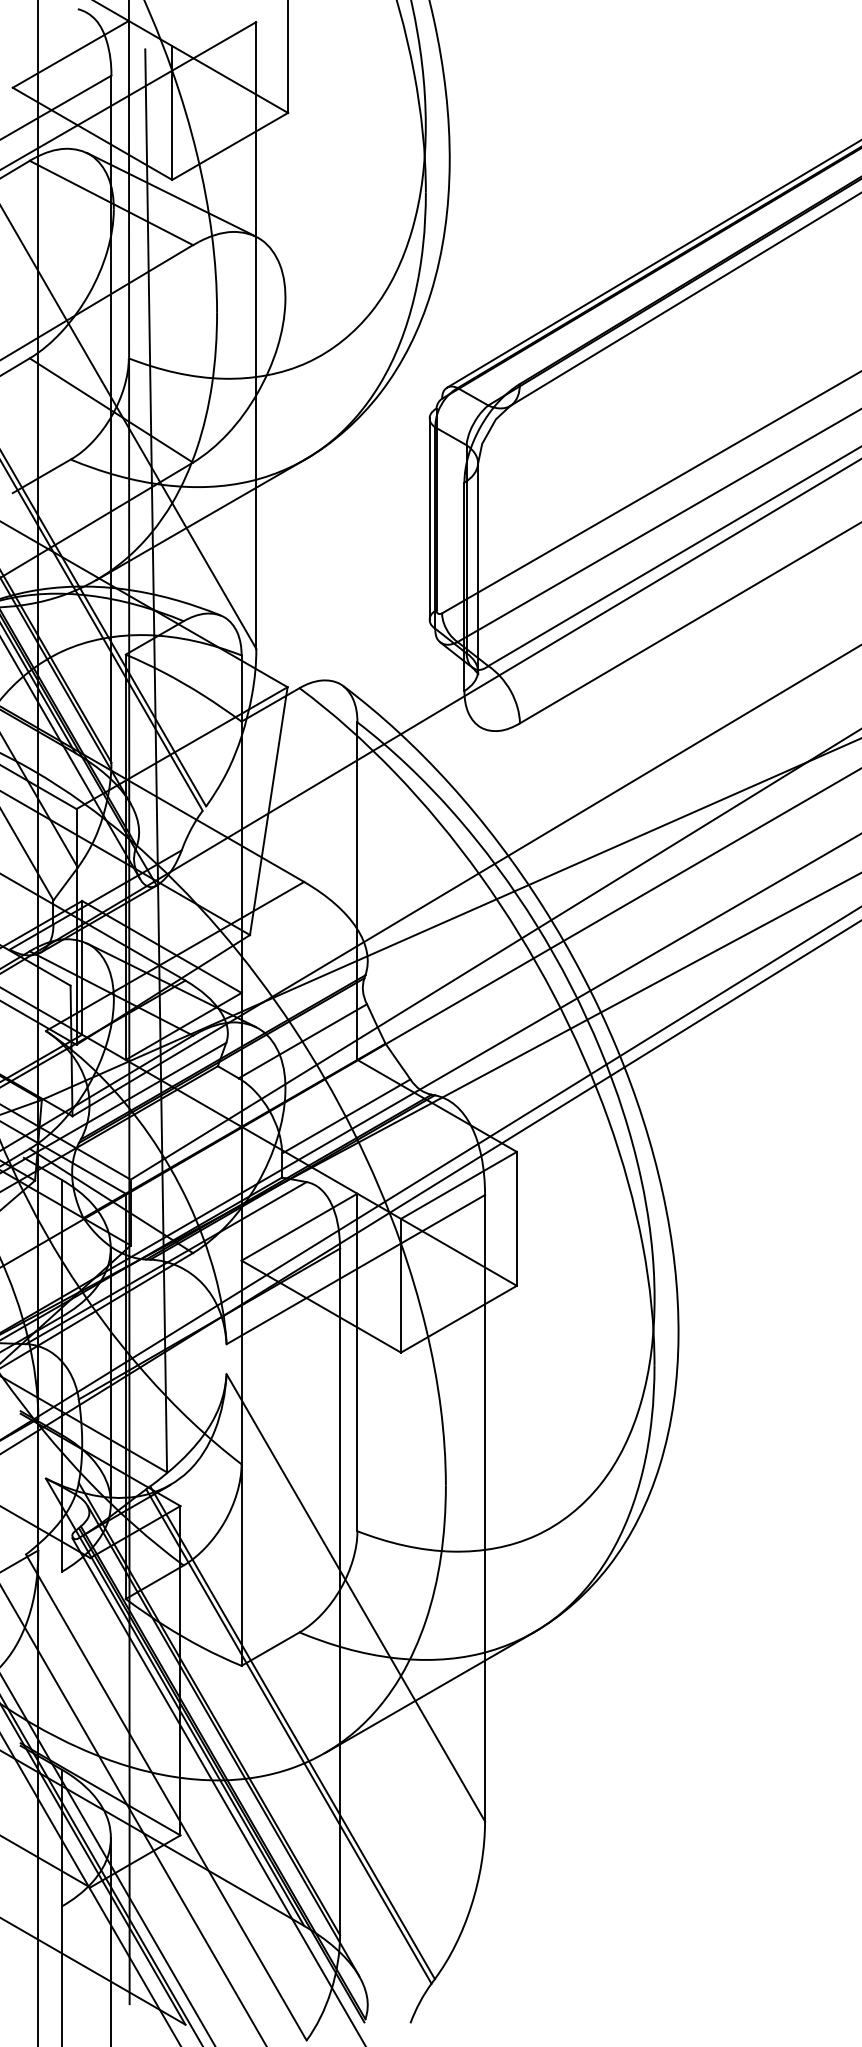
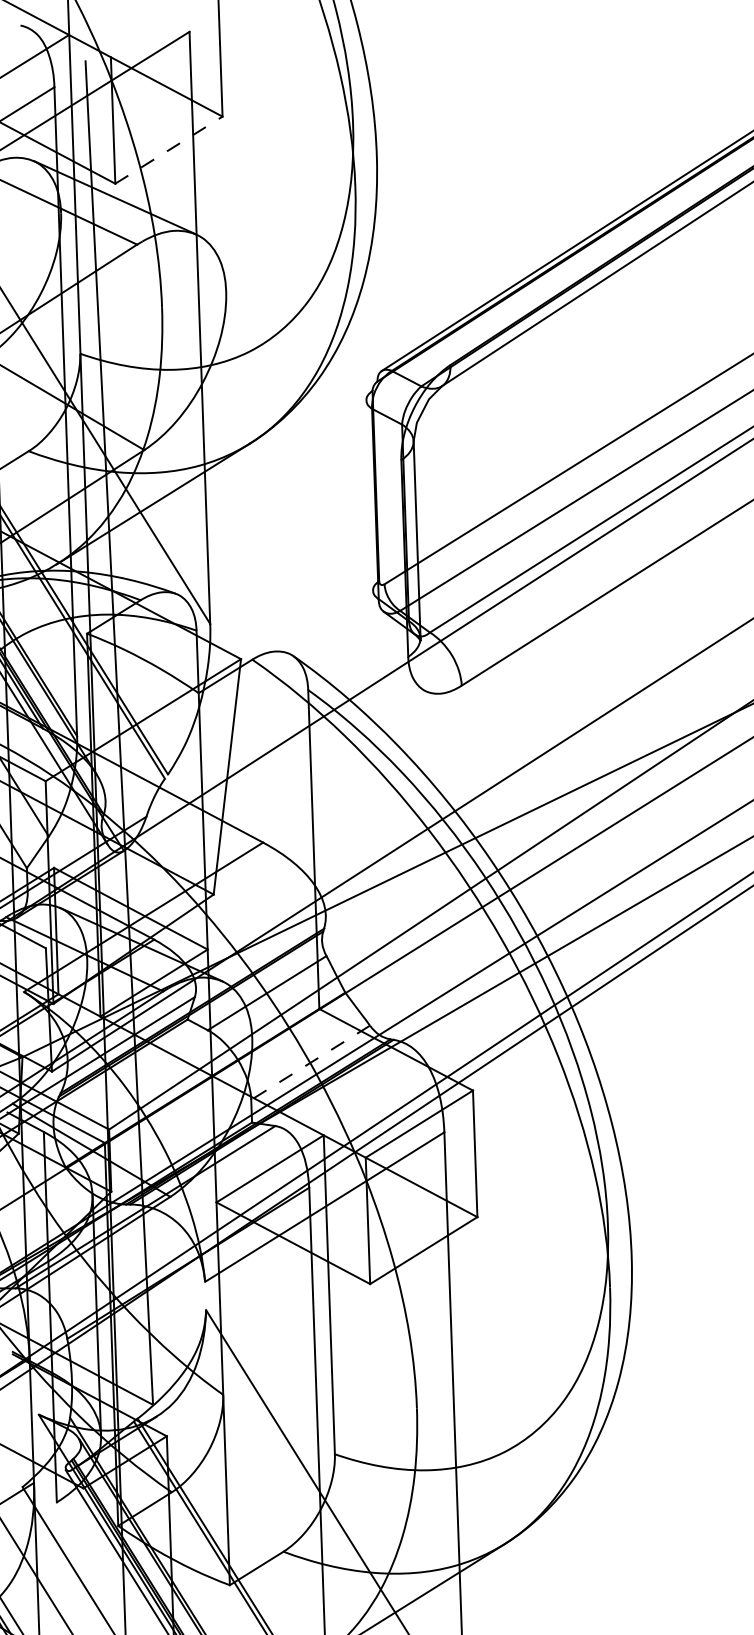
line: (230, 146) -> (169, 150), solid -> dashed
line: (429, 518) -> (369, 495), removed
line: (345, 1116) -> (309, 1062), solid -> dashed

